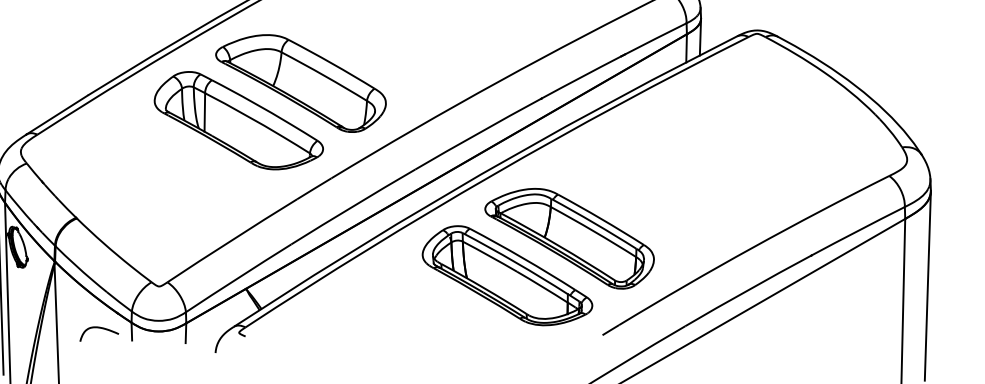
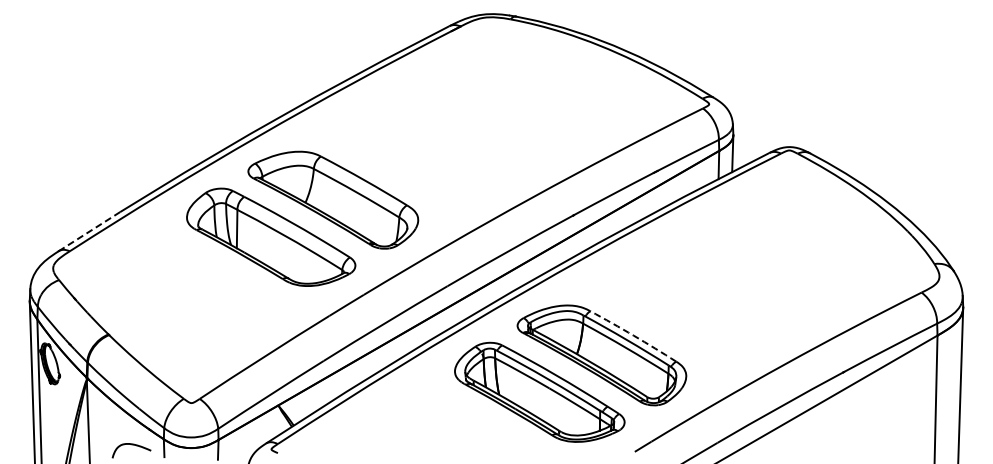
line: (57, 114) -> (89, 231), solid -> dashed
arc: (601, 218) -> (633, 335), solid -> dashed

